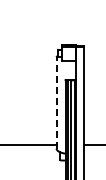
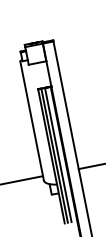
line: (56, 102) -> (31, 120), dashed -> solid

